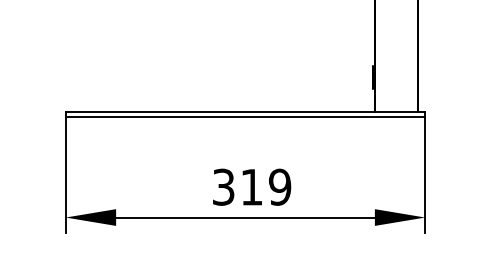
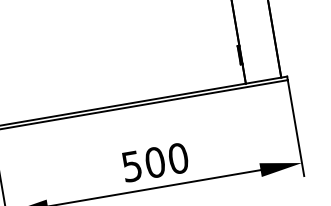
text: (252, 186) -> (155, 161), 319 -> 500

